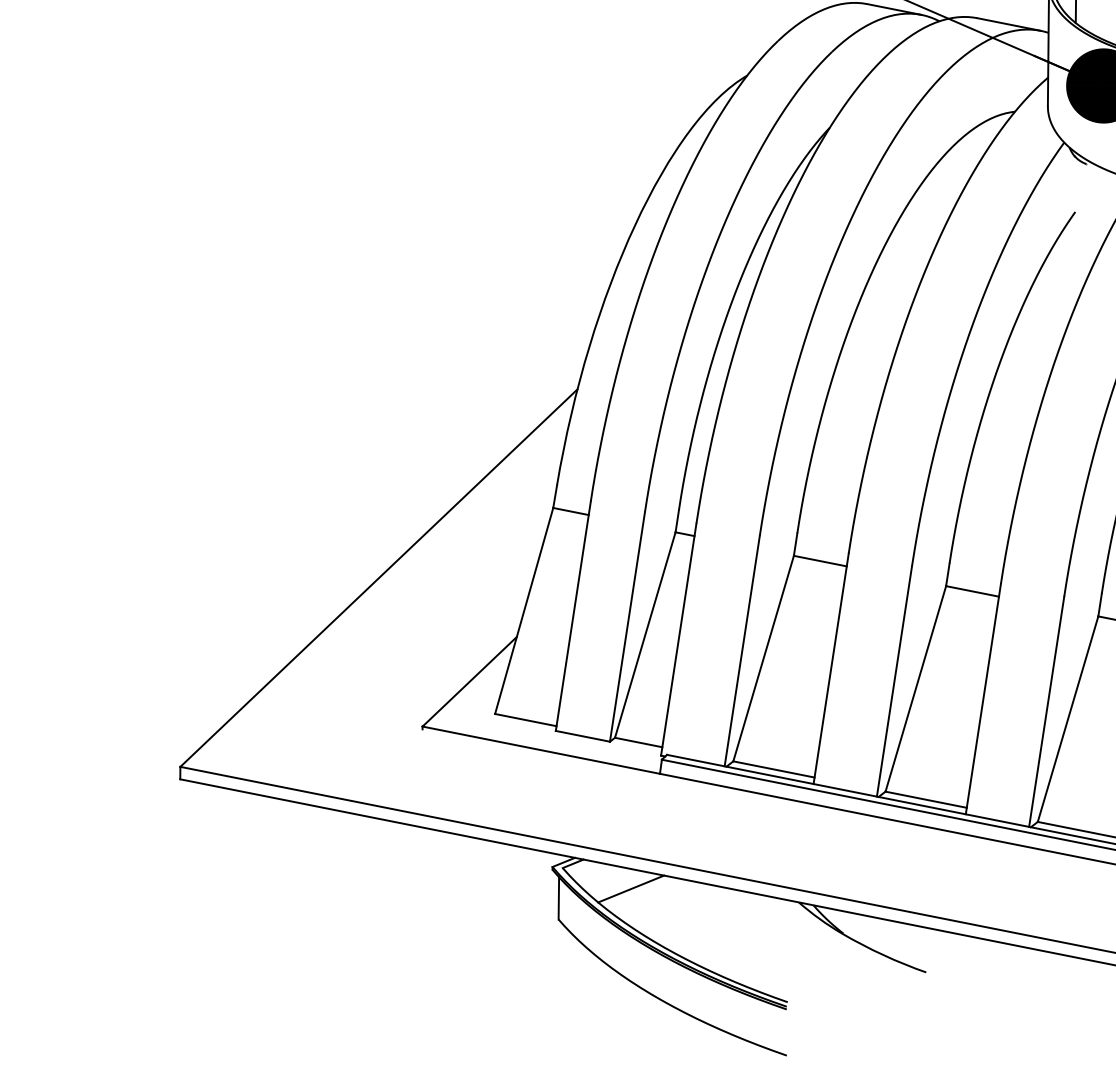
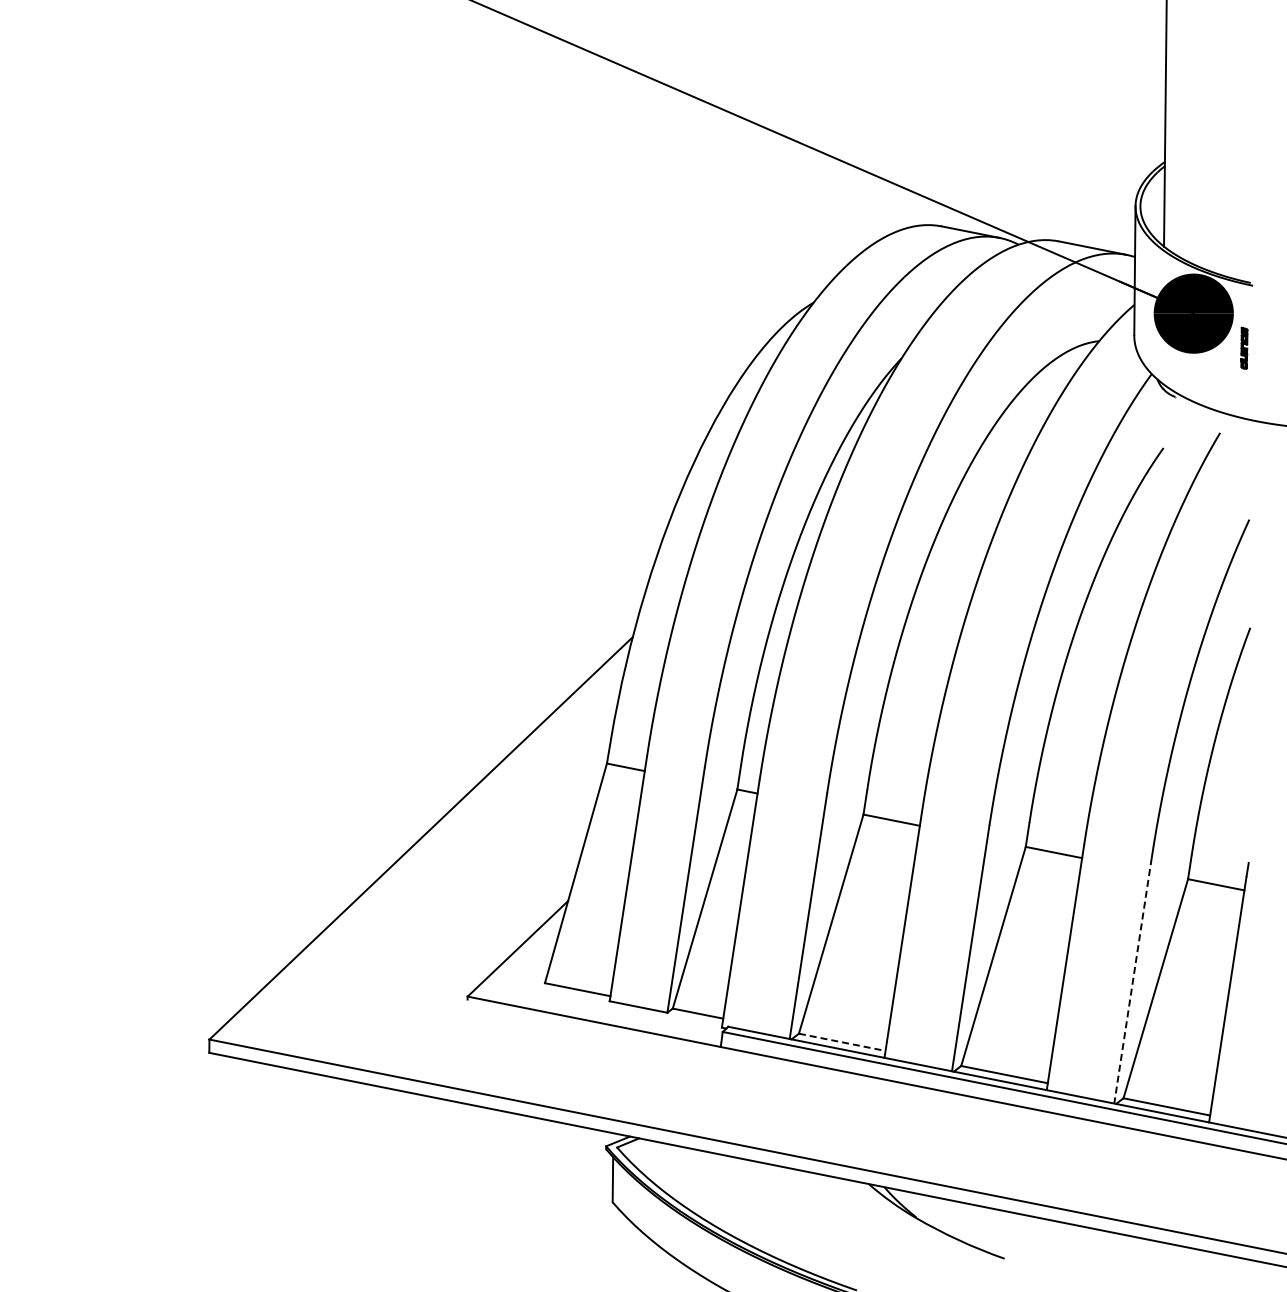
line: (1046, 712) -> (1132, 981), solid -> dashed
line: (774, 769) -> (842, 1042), solid -> dashed
line: (630, 888) -> (689, 1169), removed

